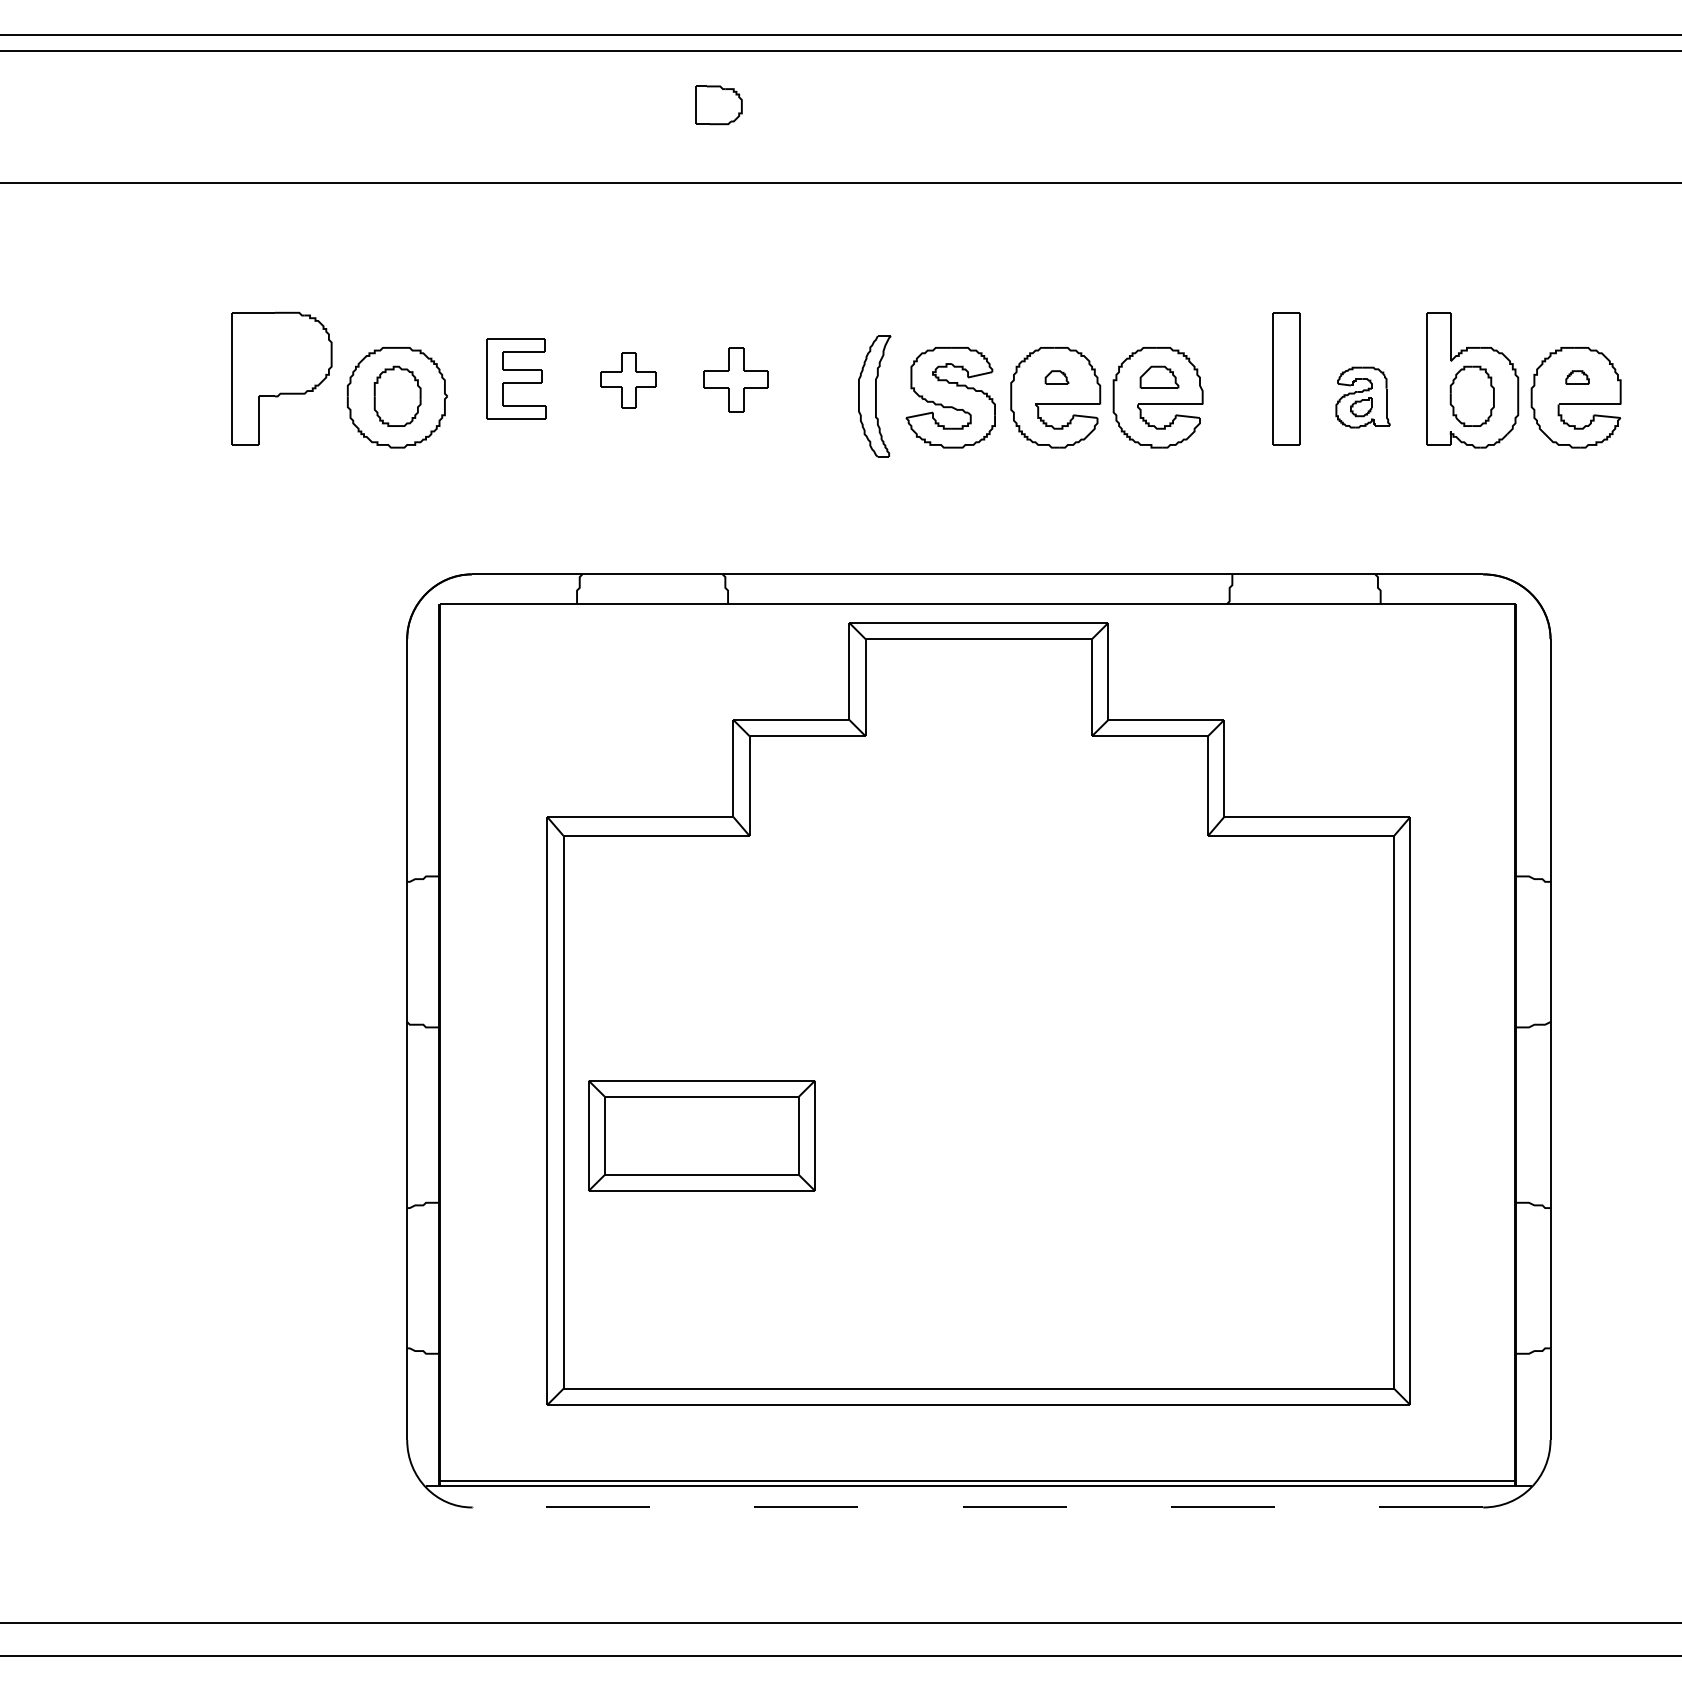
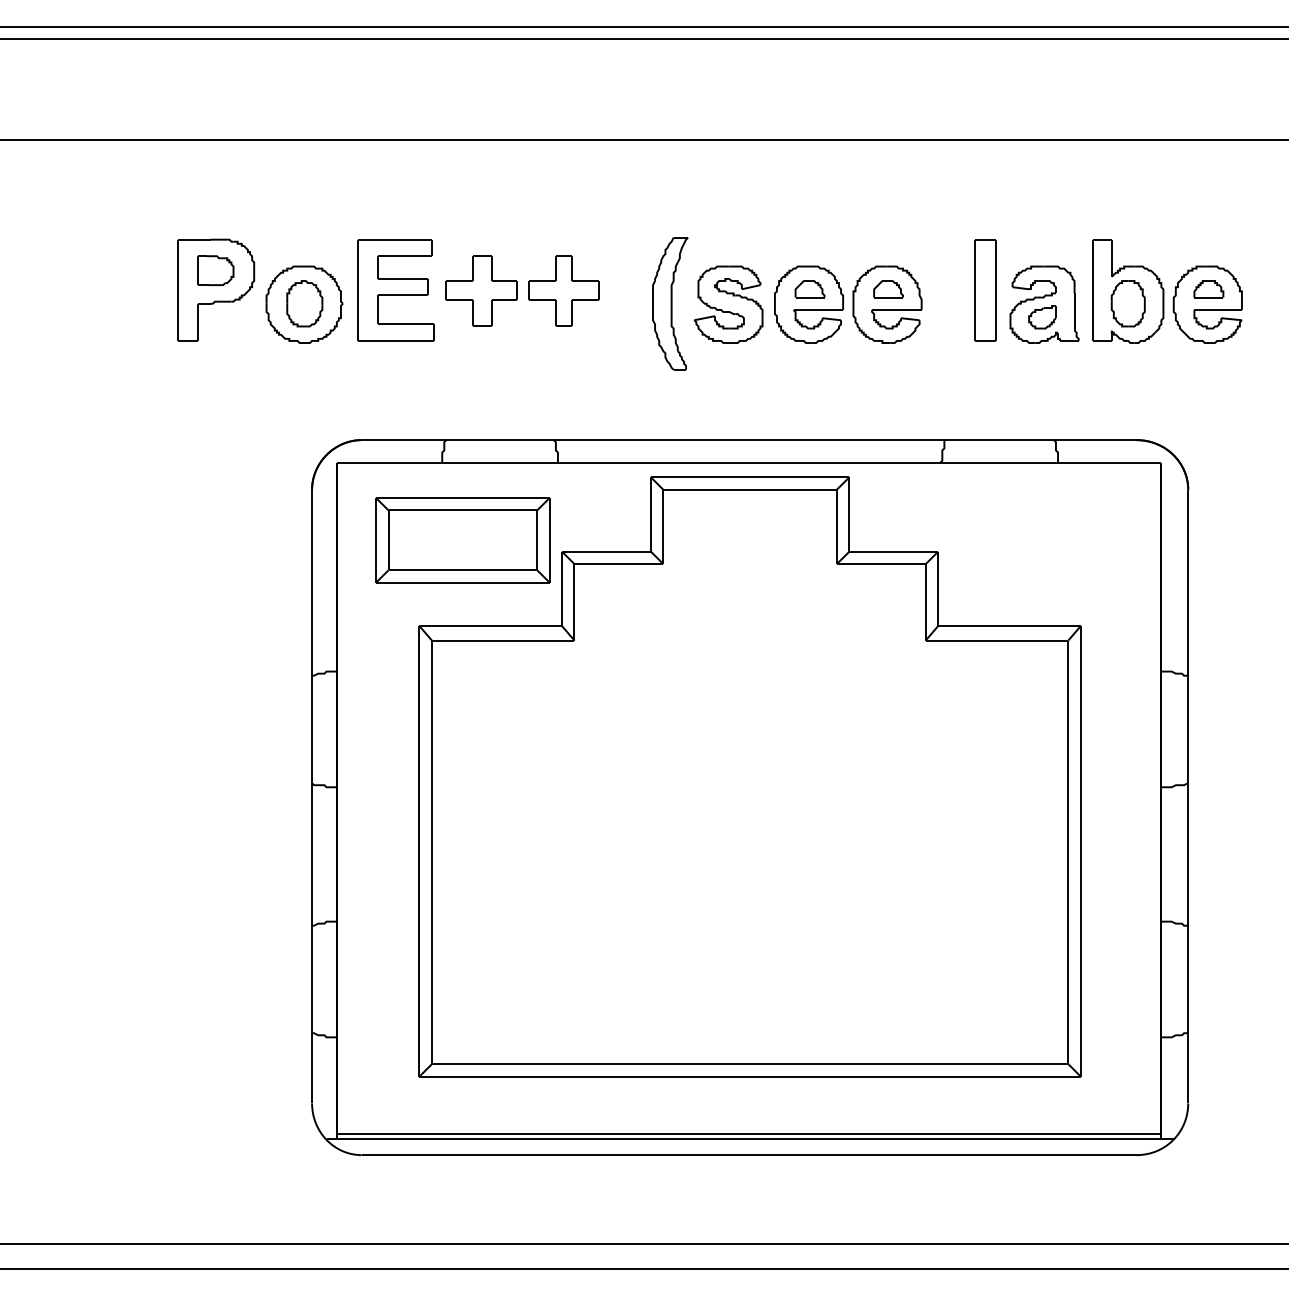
part: (718, 105) -> (215, 270), moved
part: (1056, 377) -> (809, 289), size x1.67
part: (1577, 377) -> (1208, 289), size x1.67
part: (516, 379) -> (395, 290), size x1.67
part: (628, 379) -> (481, 290), size x1.67
part: (735, 379) -> (563, 290), size x1.43
part: (874, 396) -> (670, 303), size x1.43
part: (1363, 397) -> (1044, 304), size x1.67
part: (701, 1136) -> (462, 540), moved
line: (976, 1507) -> (748, 1155), dashed -> solid

